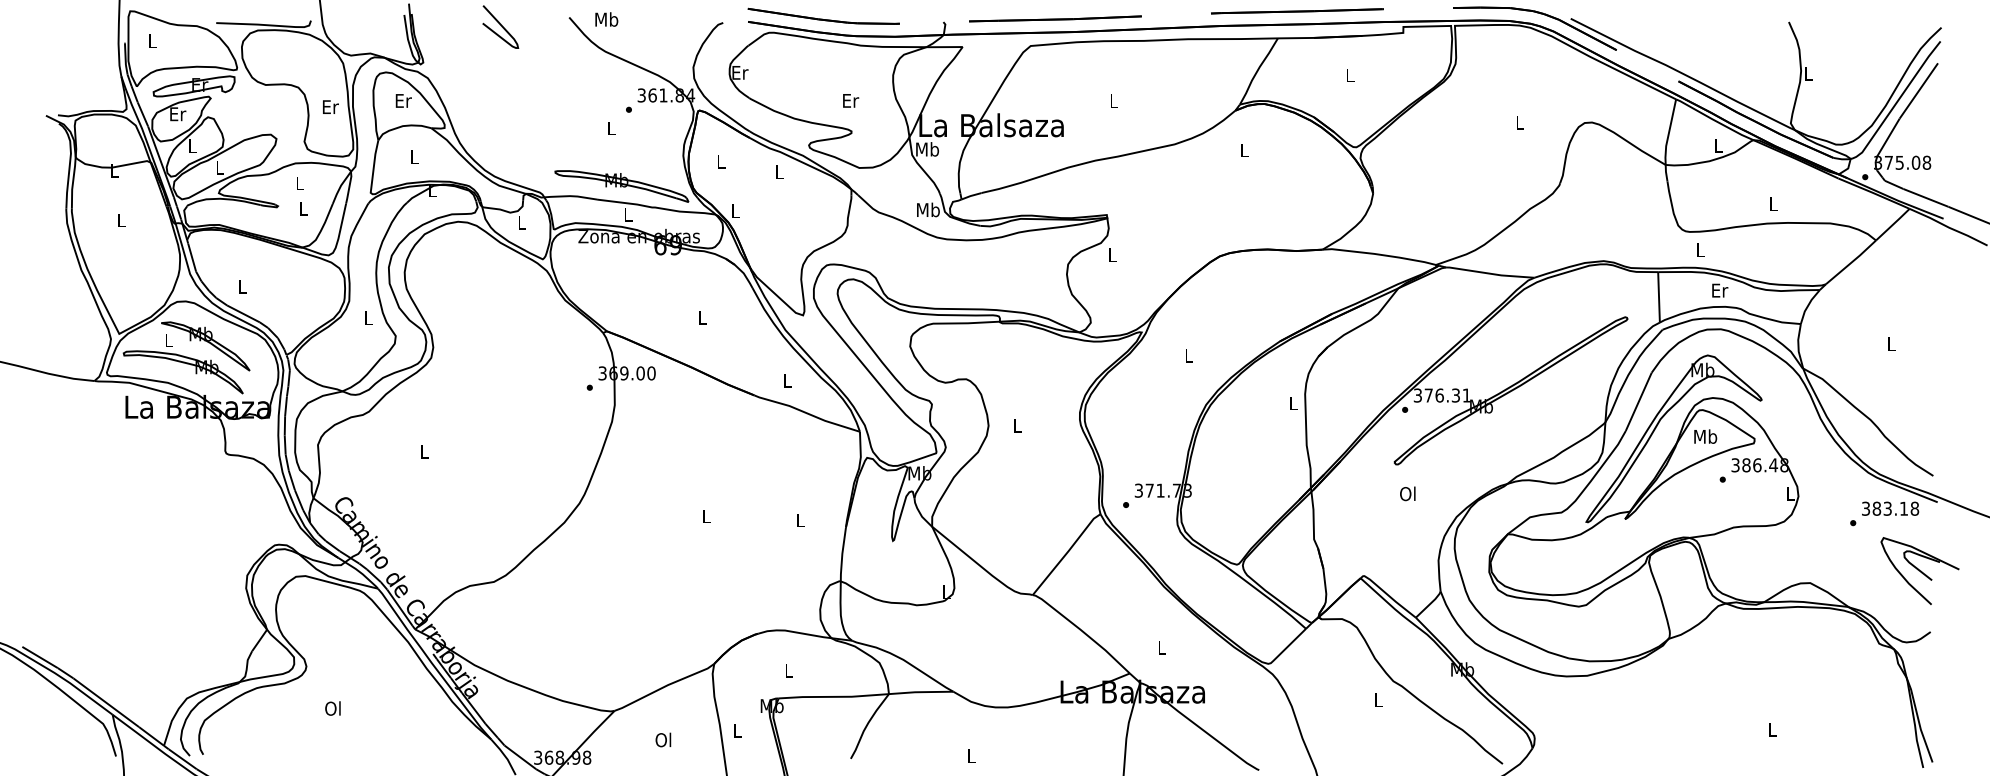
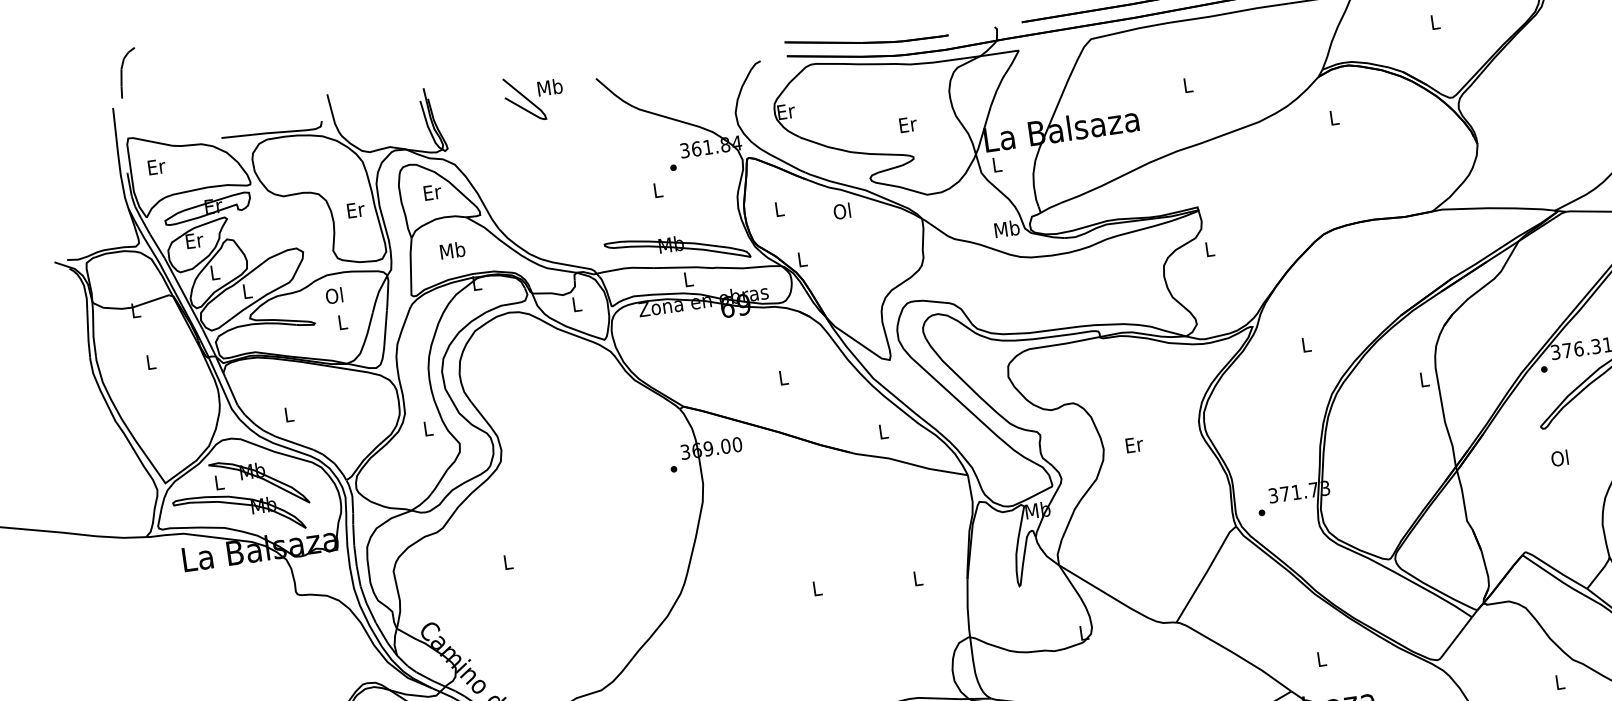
text: (606, 19) -> (549, 87), moved
text: (152, 41) -> (156, 167), L -> Er
text: (927, 149) -> (996, 164), Mb -> L
text: (414, 156) -> (452, 249), L -> Mb
text: (778, 171) -> (841, 210), L -> Ol
text: (299, 183) -> (334, 296), L -> Ol
text: (1017, 425) -> (1134, 444), L -> Er

